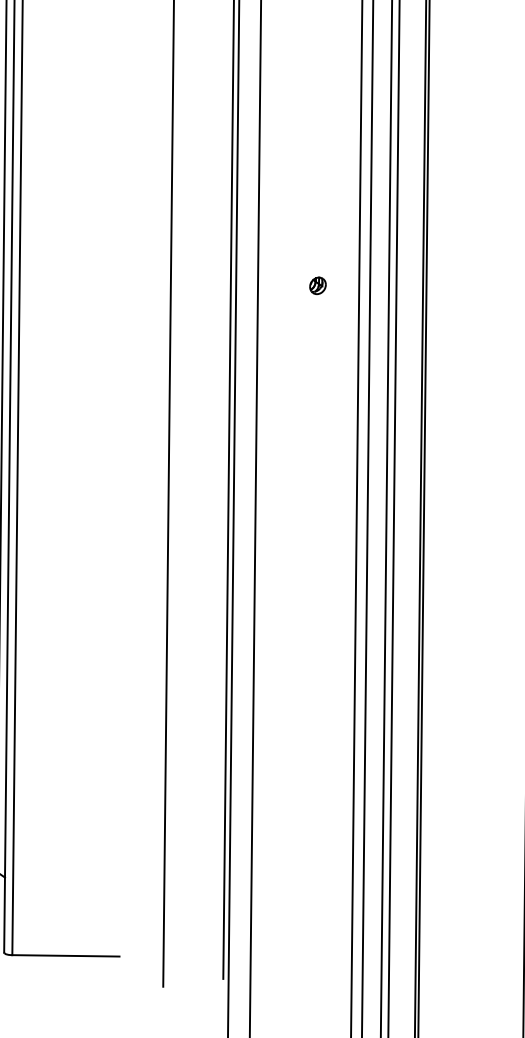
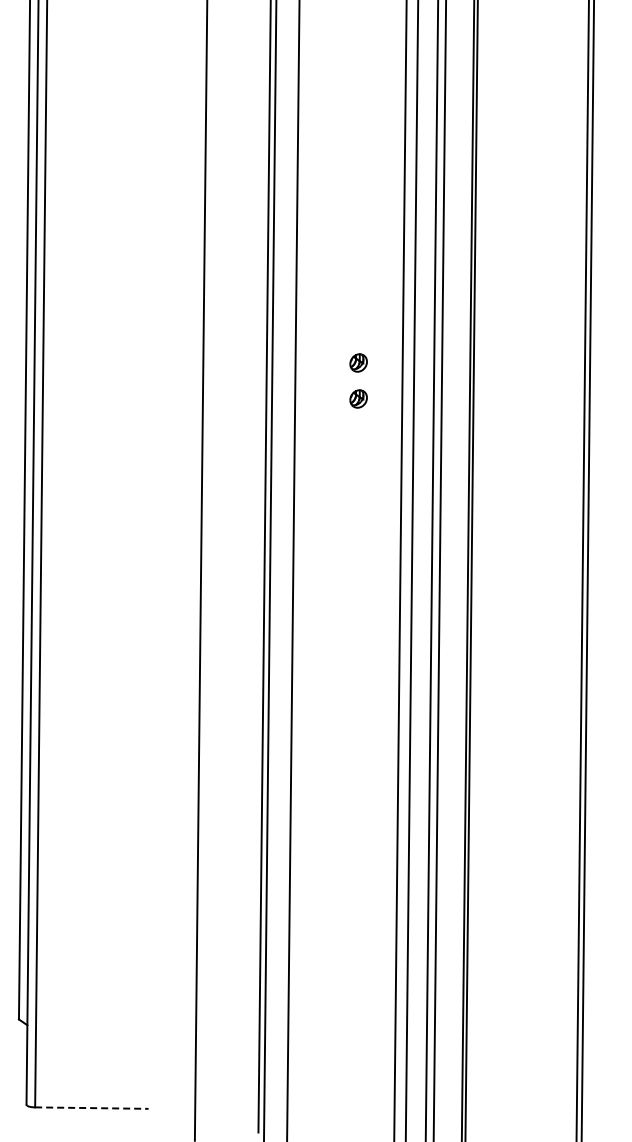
part: (317, 251) -> (358, 362), added
line: (65, 956) -> (91, 1108), solid -> dashed

